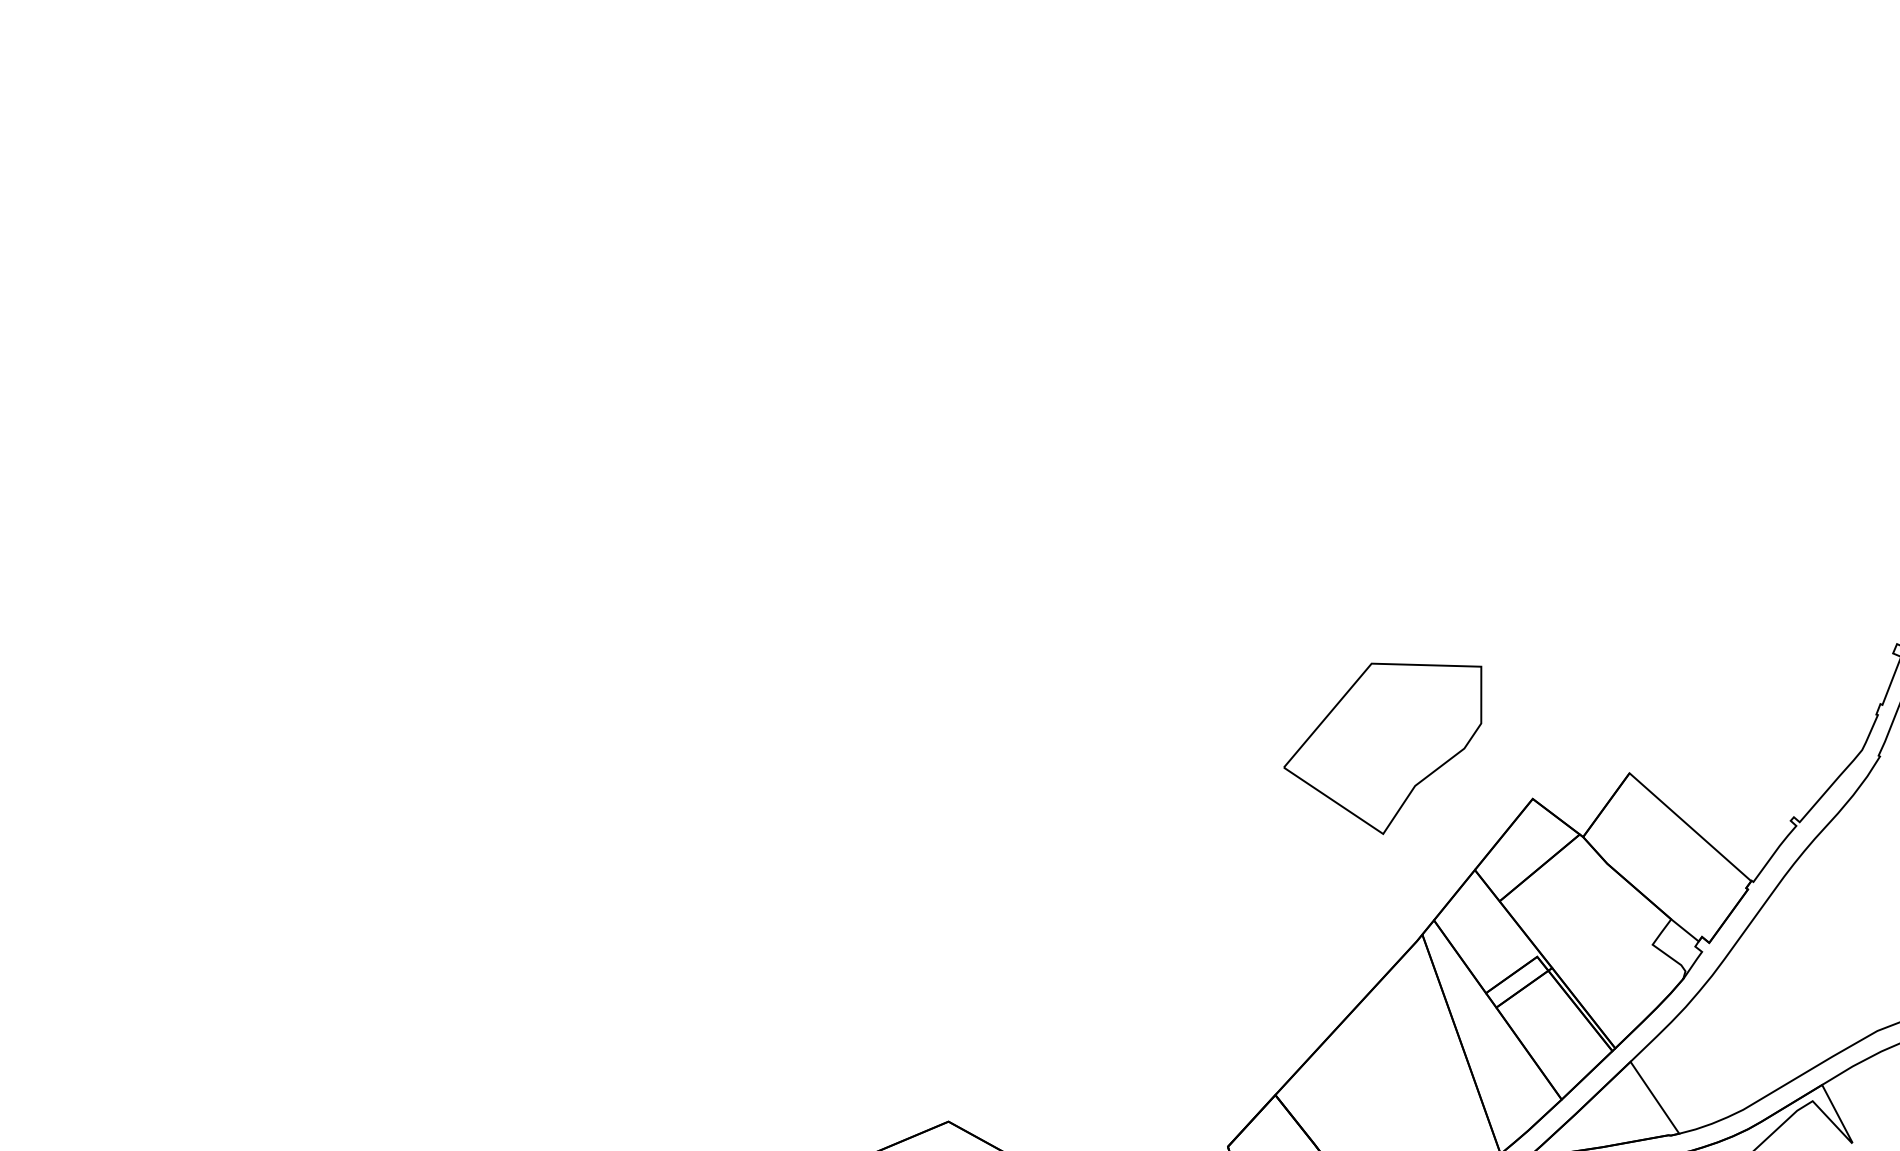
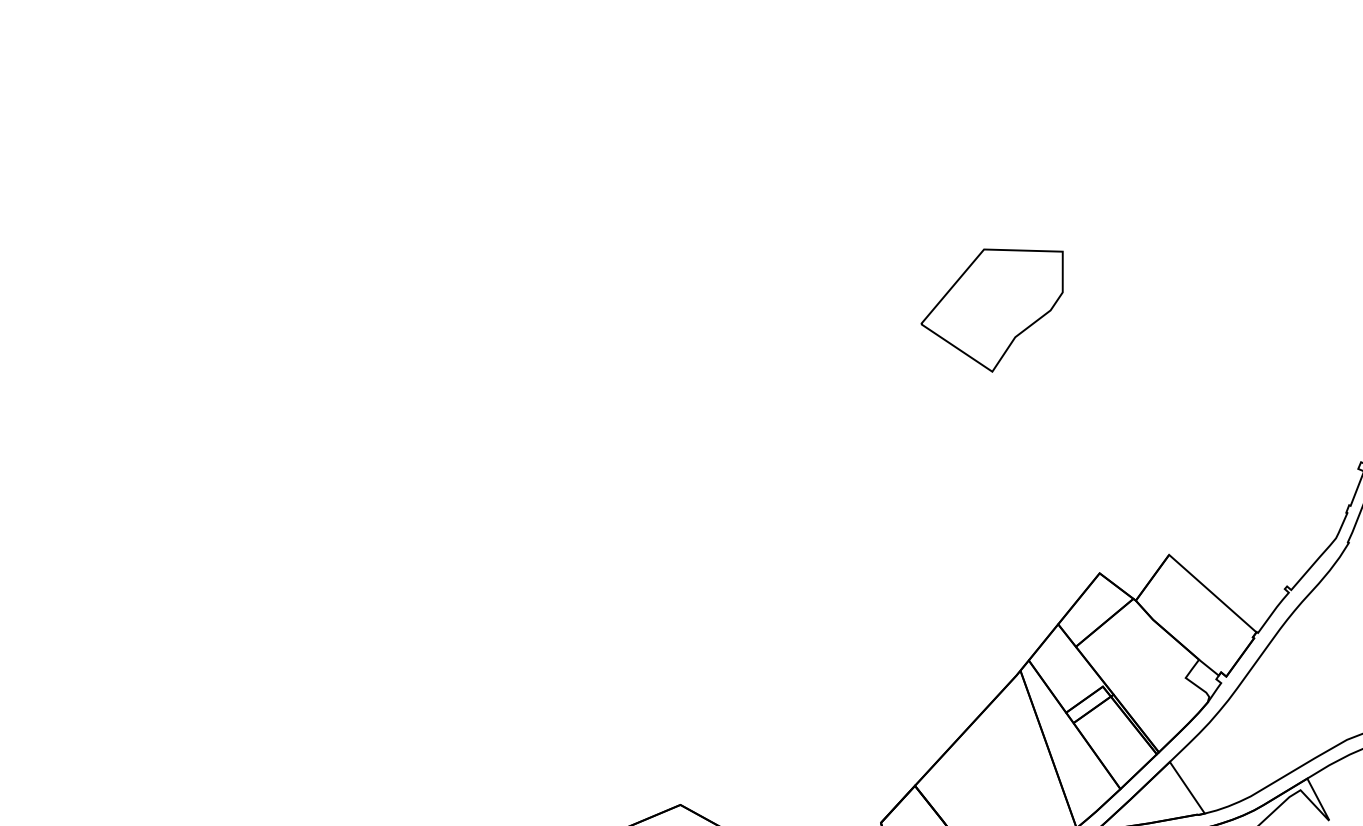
part: (1382, 748) -> (991, 310), moved

